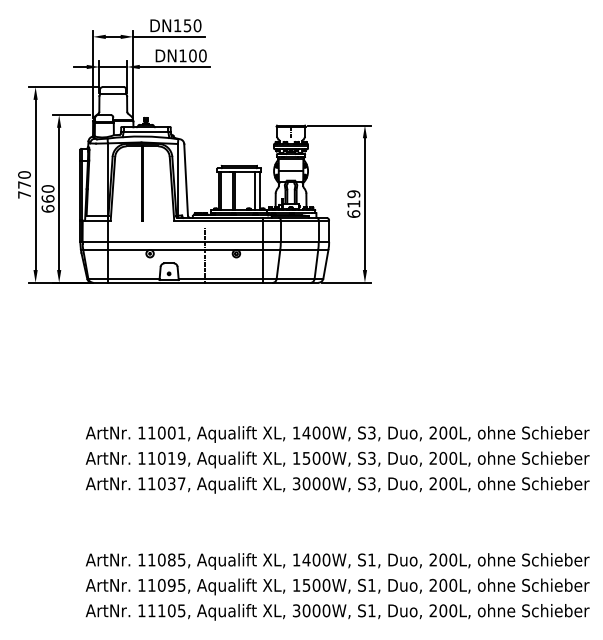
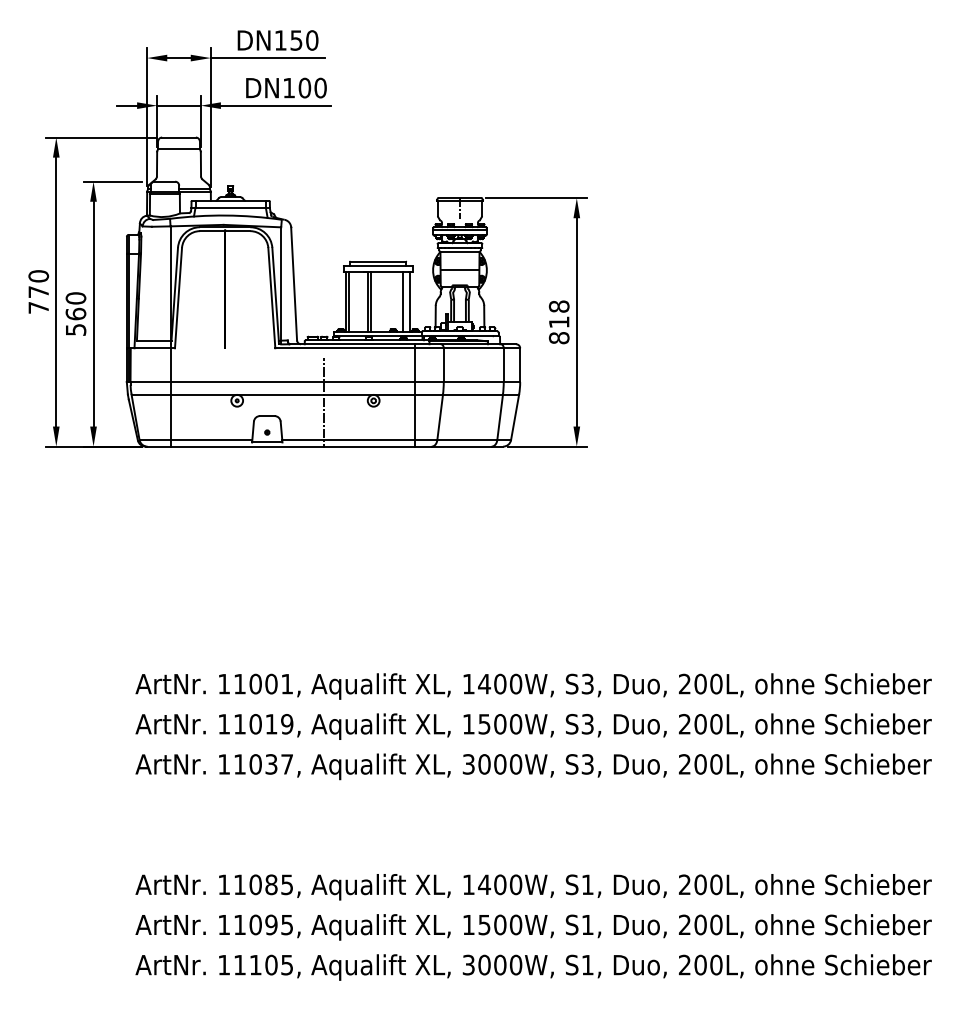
text: (353, 203) -> (558, 321), 619 -> 818
text: (47, 208) -> (75, 329), 660 -> 560

